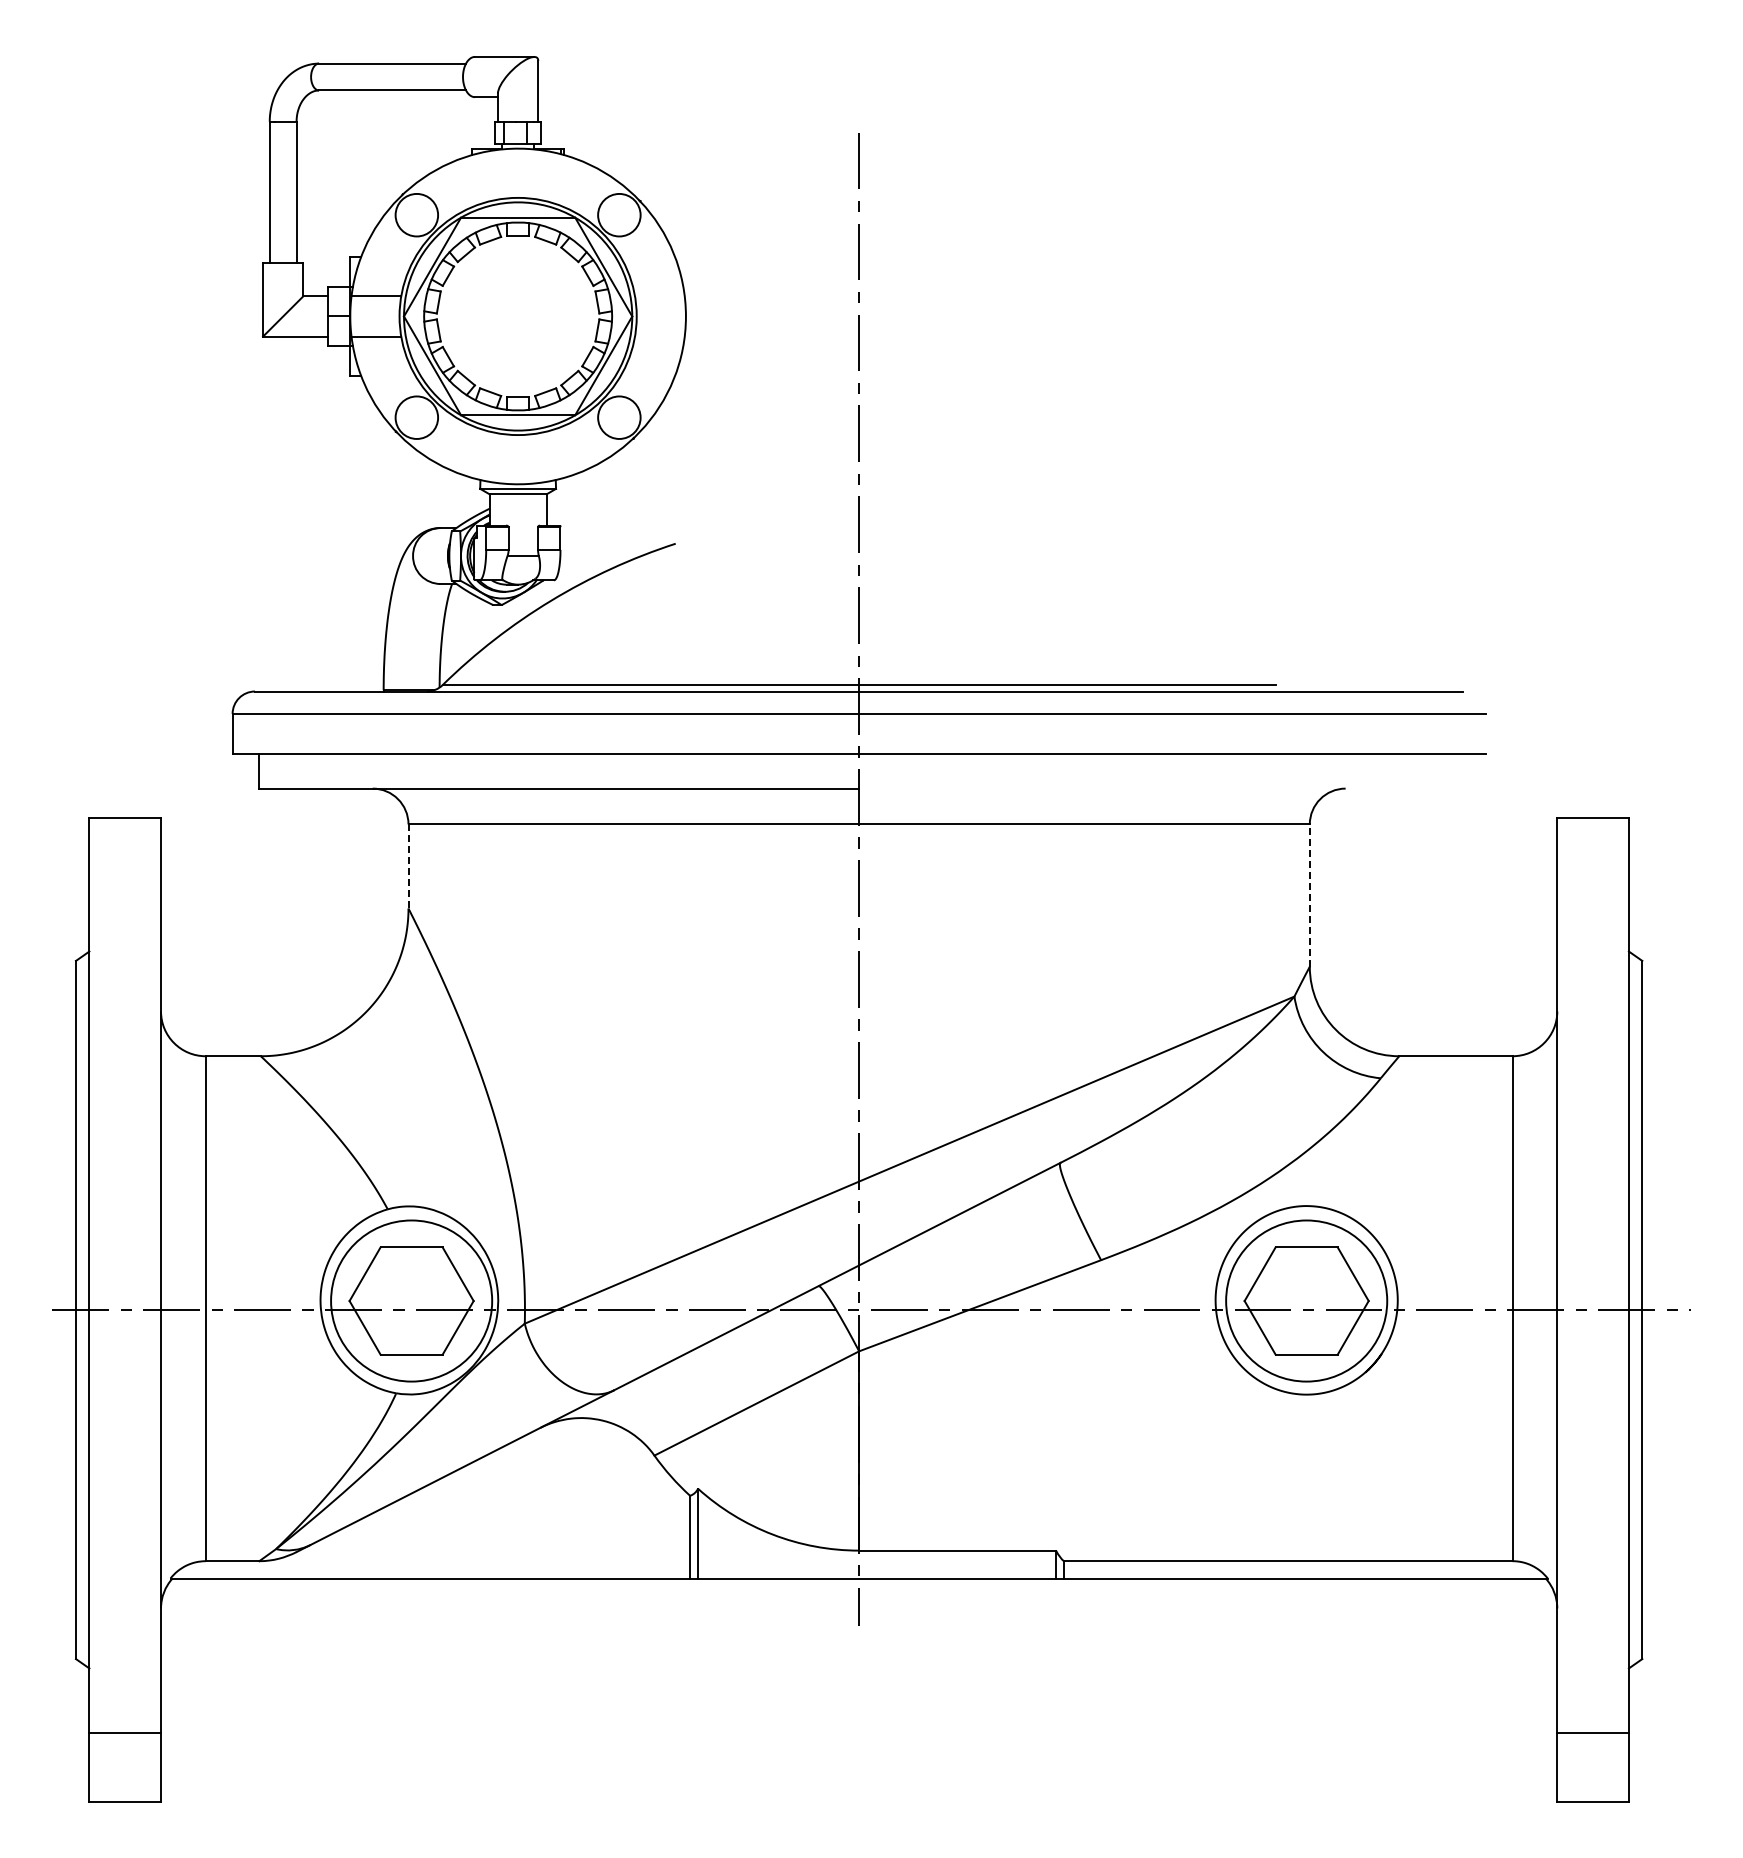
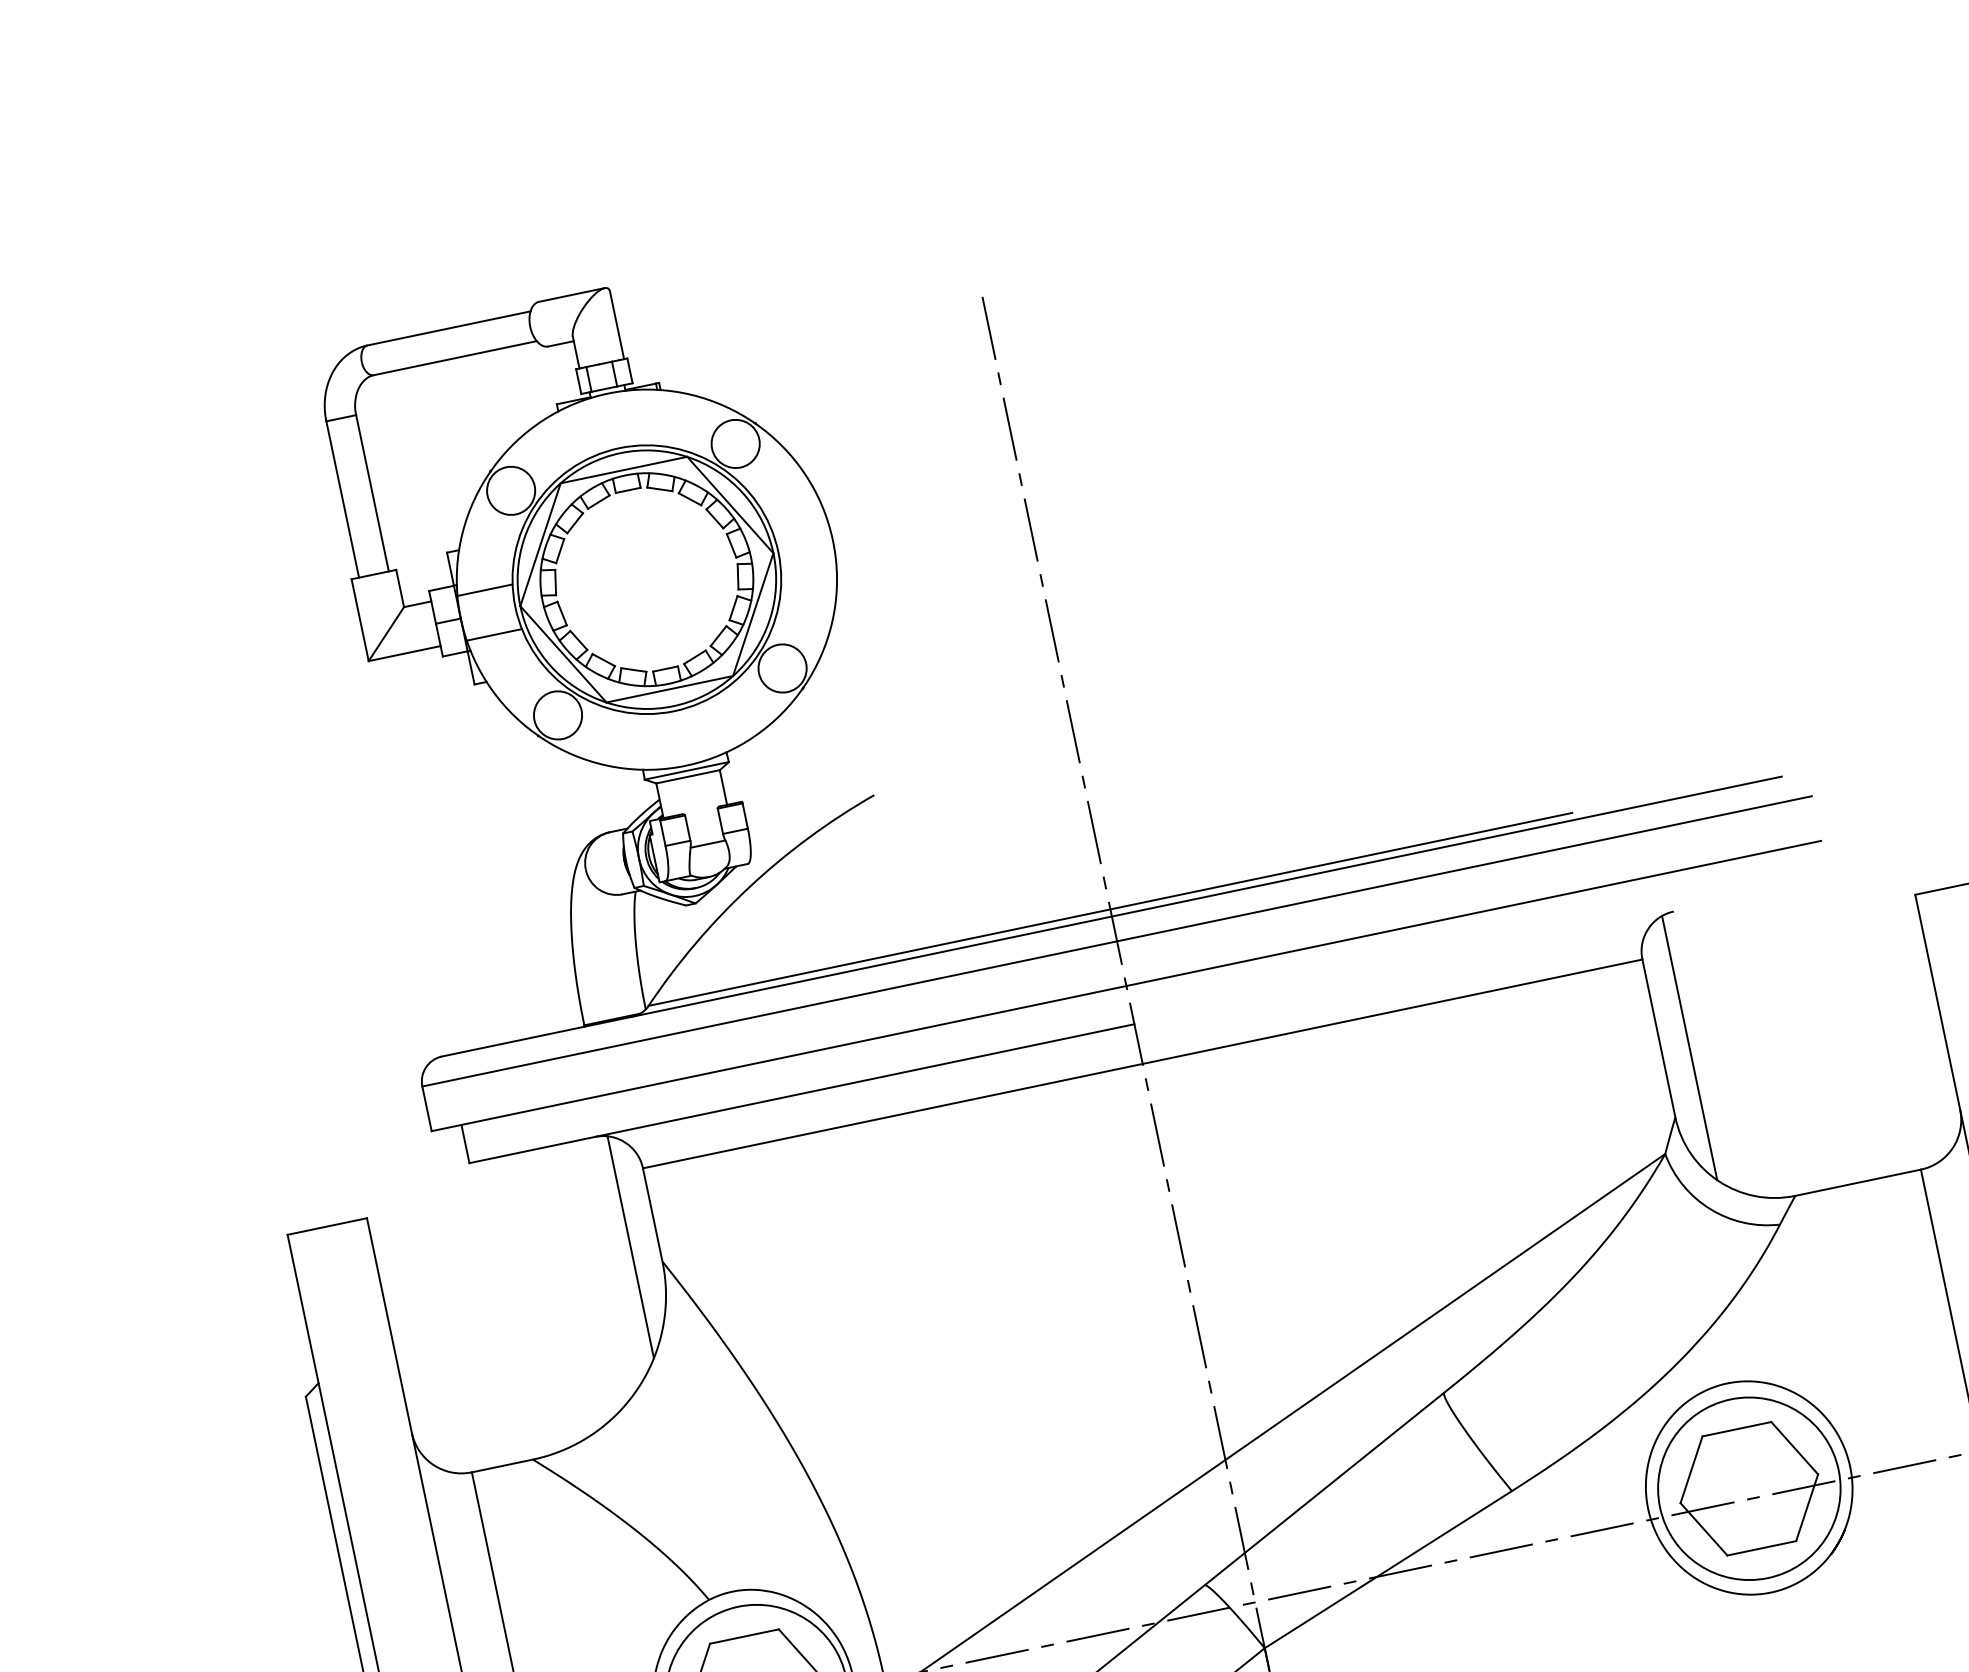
line: (408, 867) -> (652, 1216), dashed -> solid
line: (383, 890) -> (630, 1247), added
line: (1309, 895) -> (1658, 1038), dashed -> solid
line: (1334, 909) -> (1689, 1048), added

